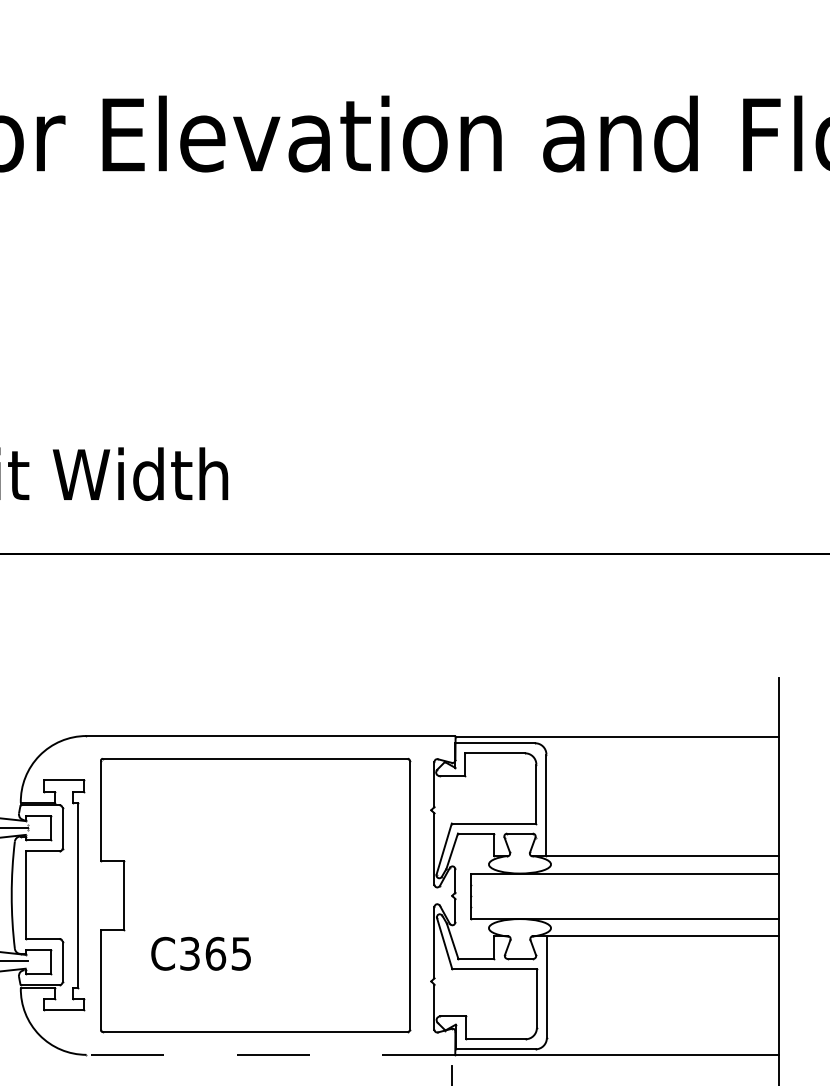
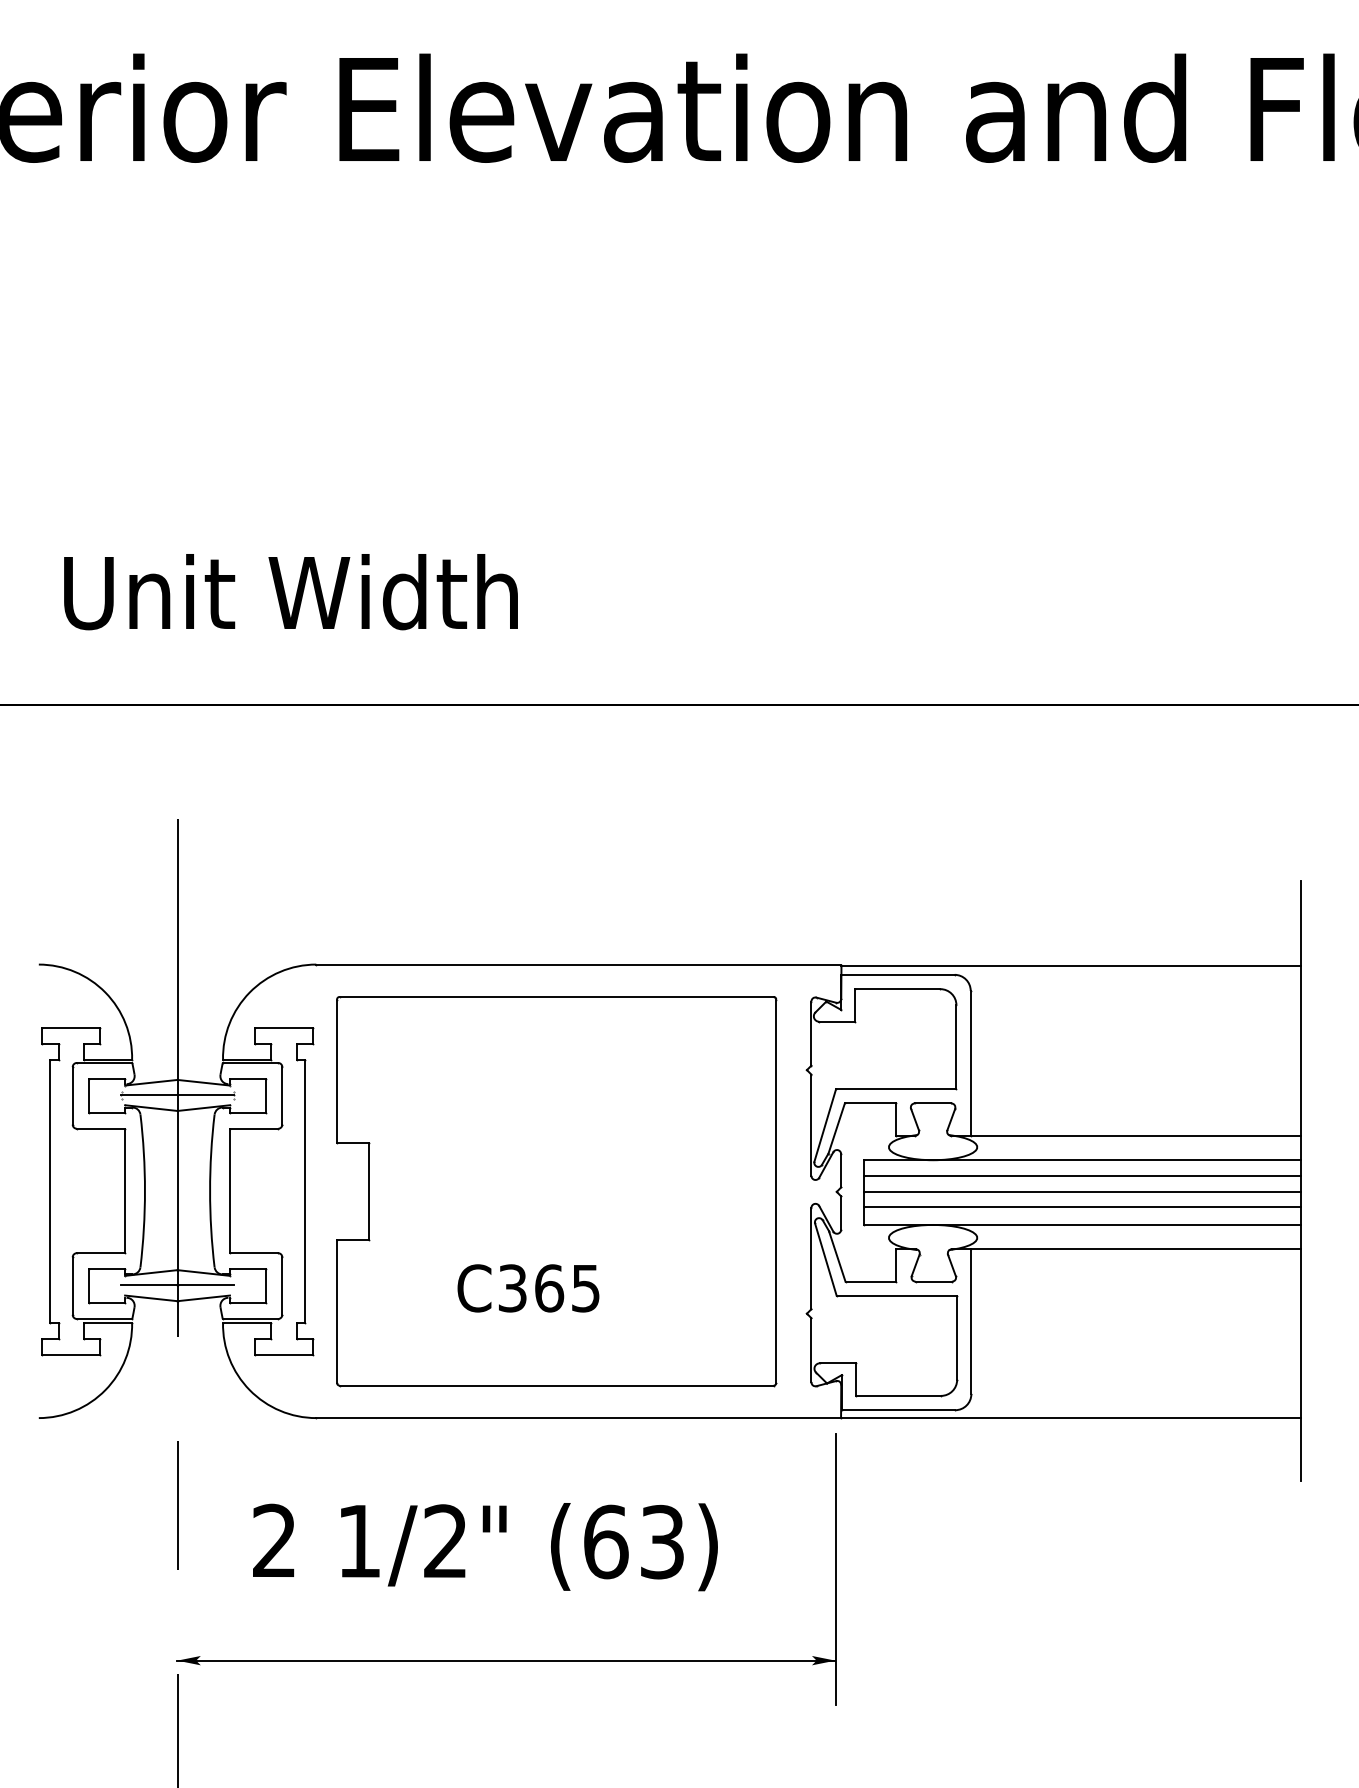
line: (624, 885) -> (1081, 1176), added
line: (624, 895) -> (1081, 1191), added
line: (624, 906) -> (1081, 1207), added
text: (201, 953) -> (528, 1288), moved
line: (270, 1055) -> (578, 1418), dashed -> solid

